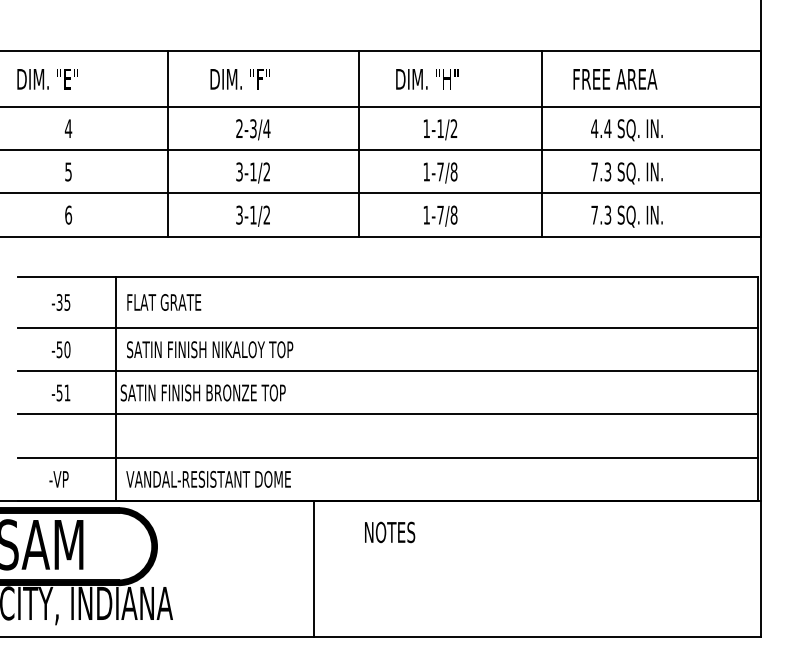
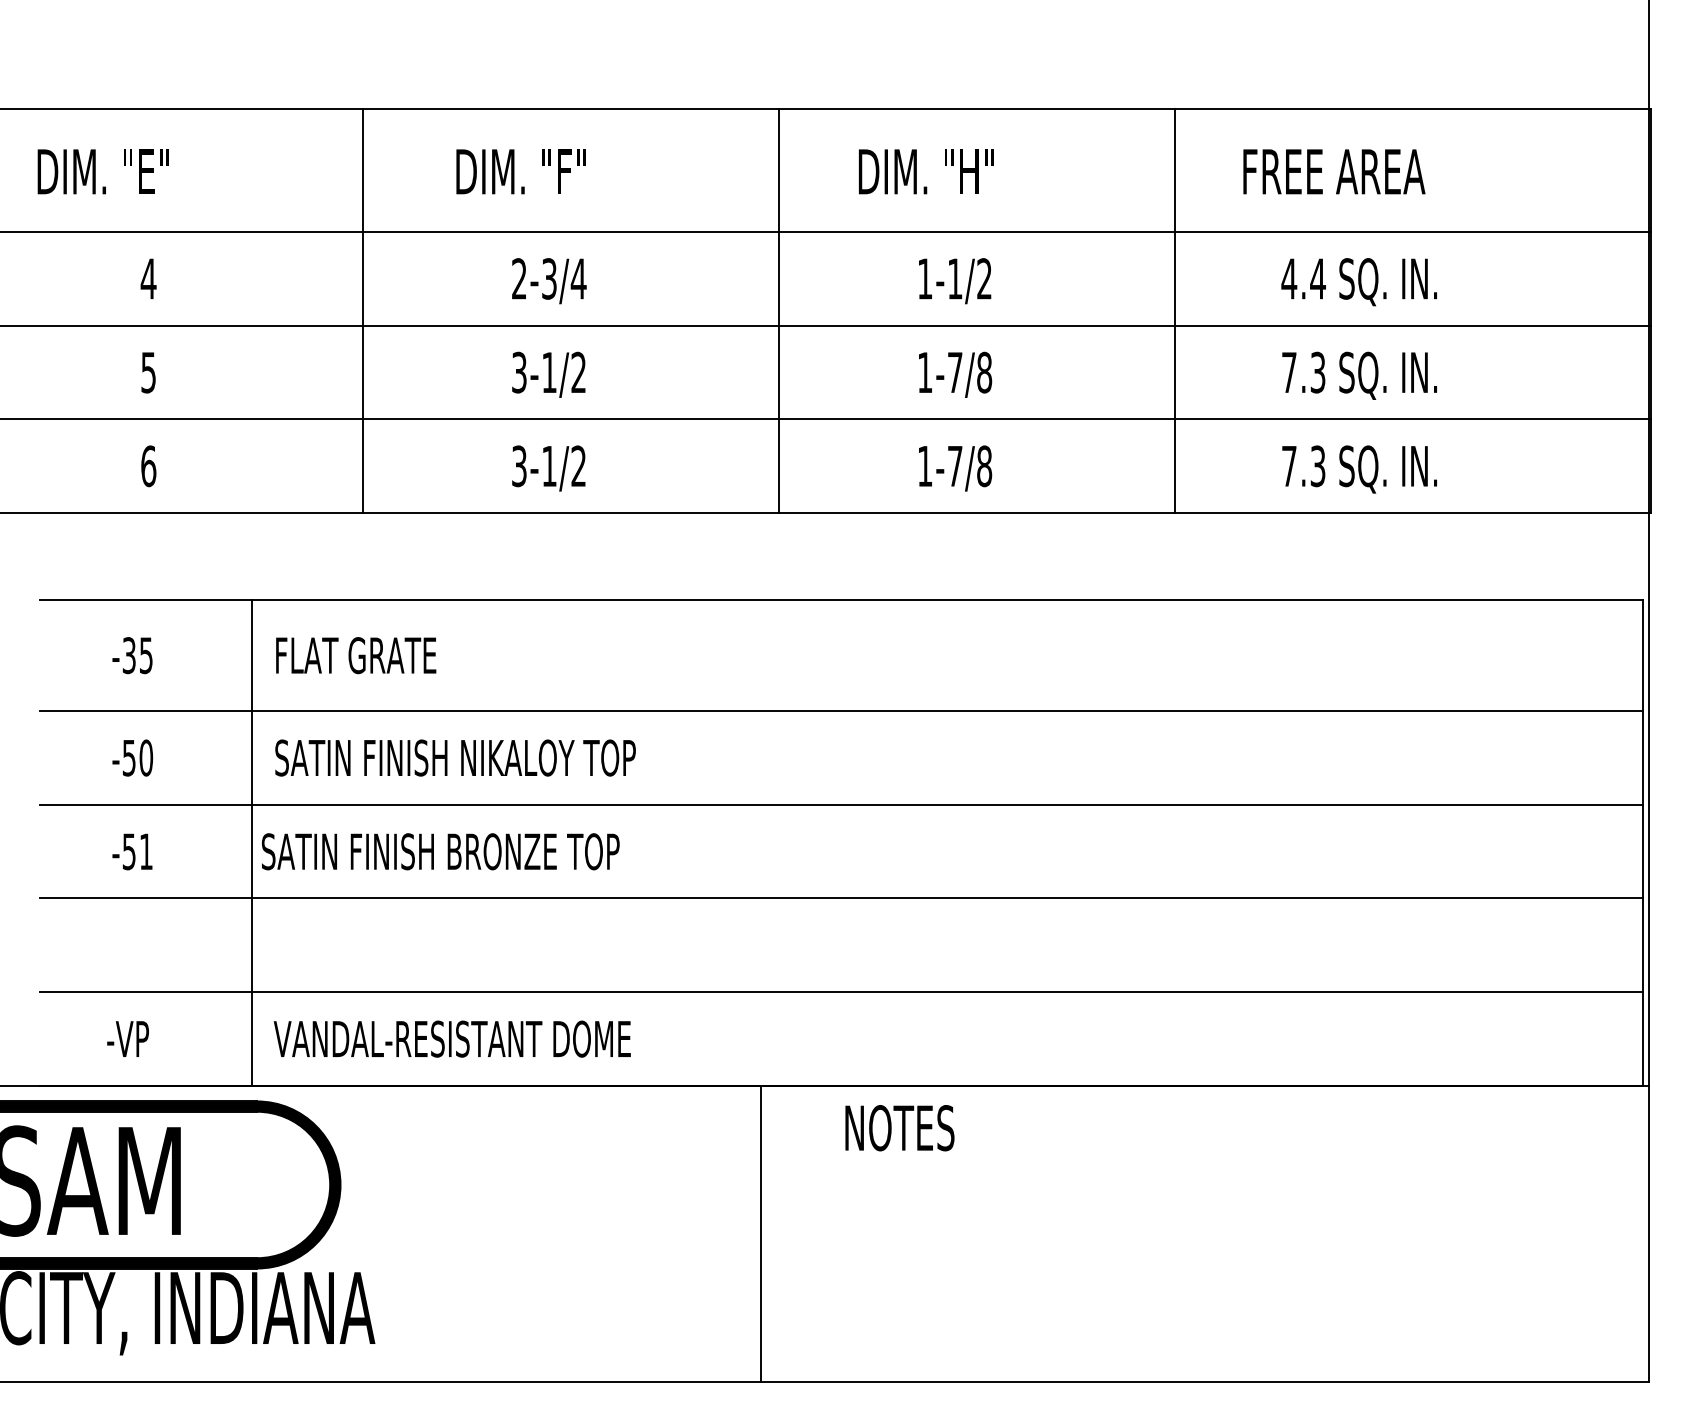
text: (390, 532) -> (900, 1128), moved
line: (313, 568) -> (759, 1232), moved

